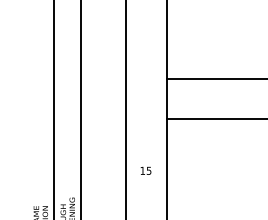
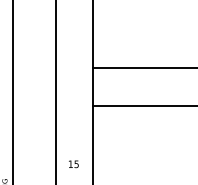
text: (145, 170) -> (73, 163), moved

